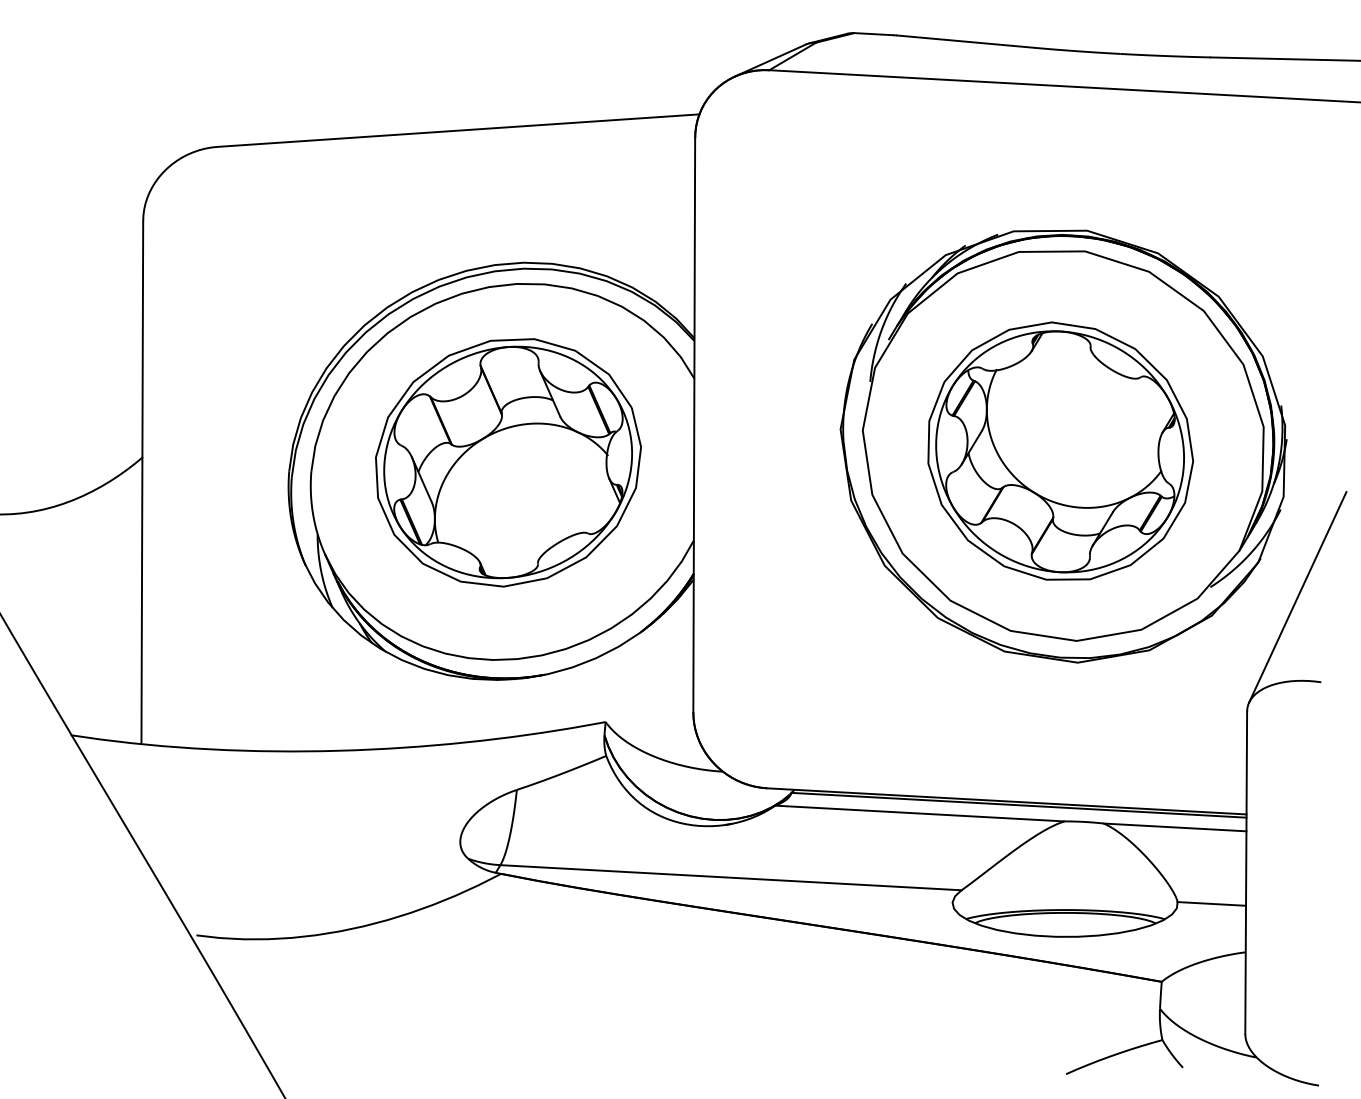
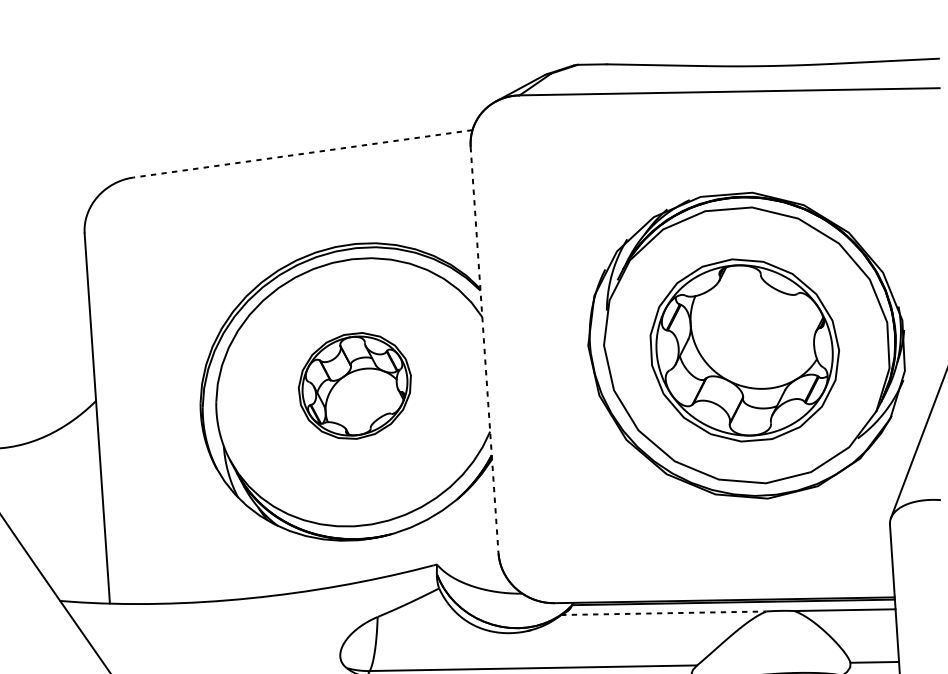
line: (458, 130) -> (302, 153), solid -> dashed
line: (694, 425) -> (484, 350), solid -> dashed
part: (508, 462) -> (355, 385), size x0.6
line: (919, 813) -> (663, 613), solid -> dashed

